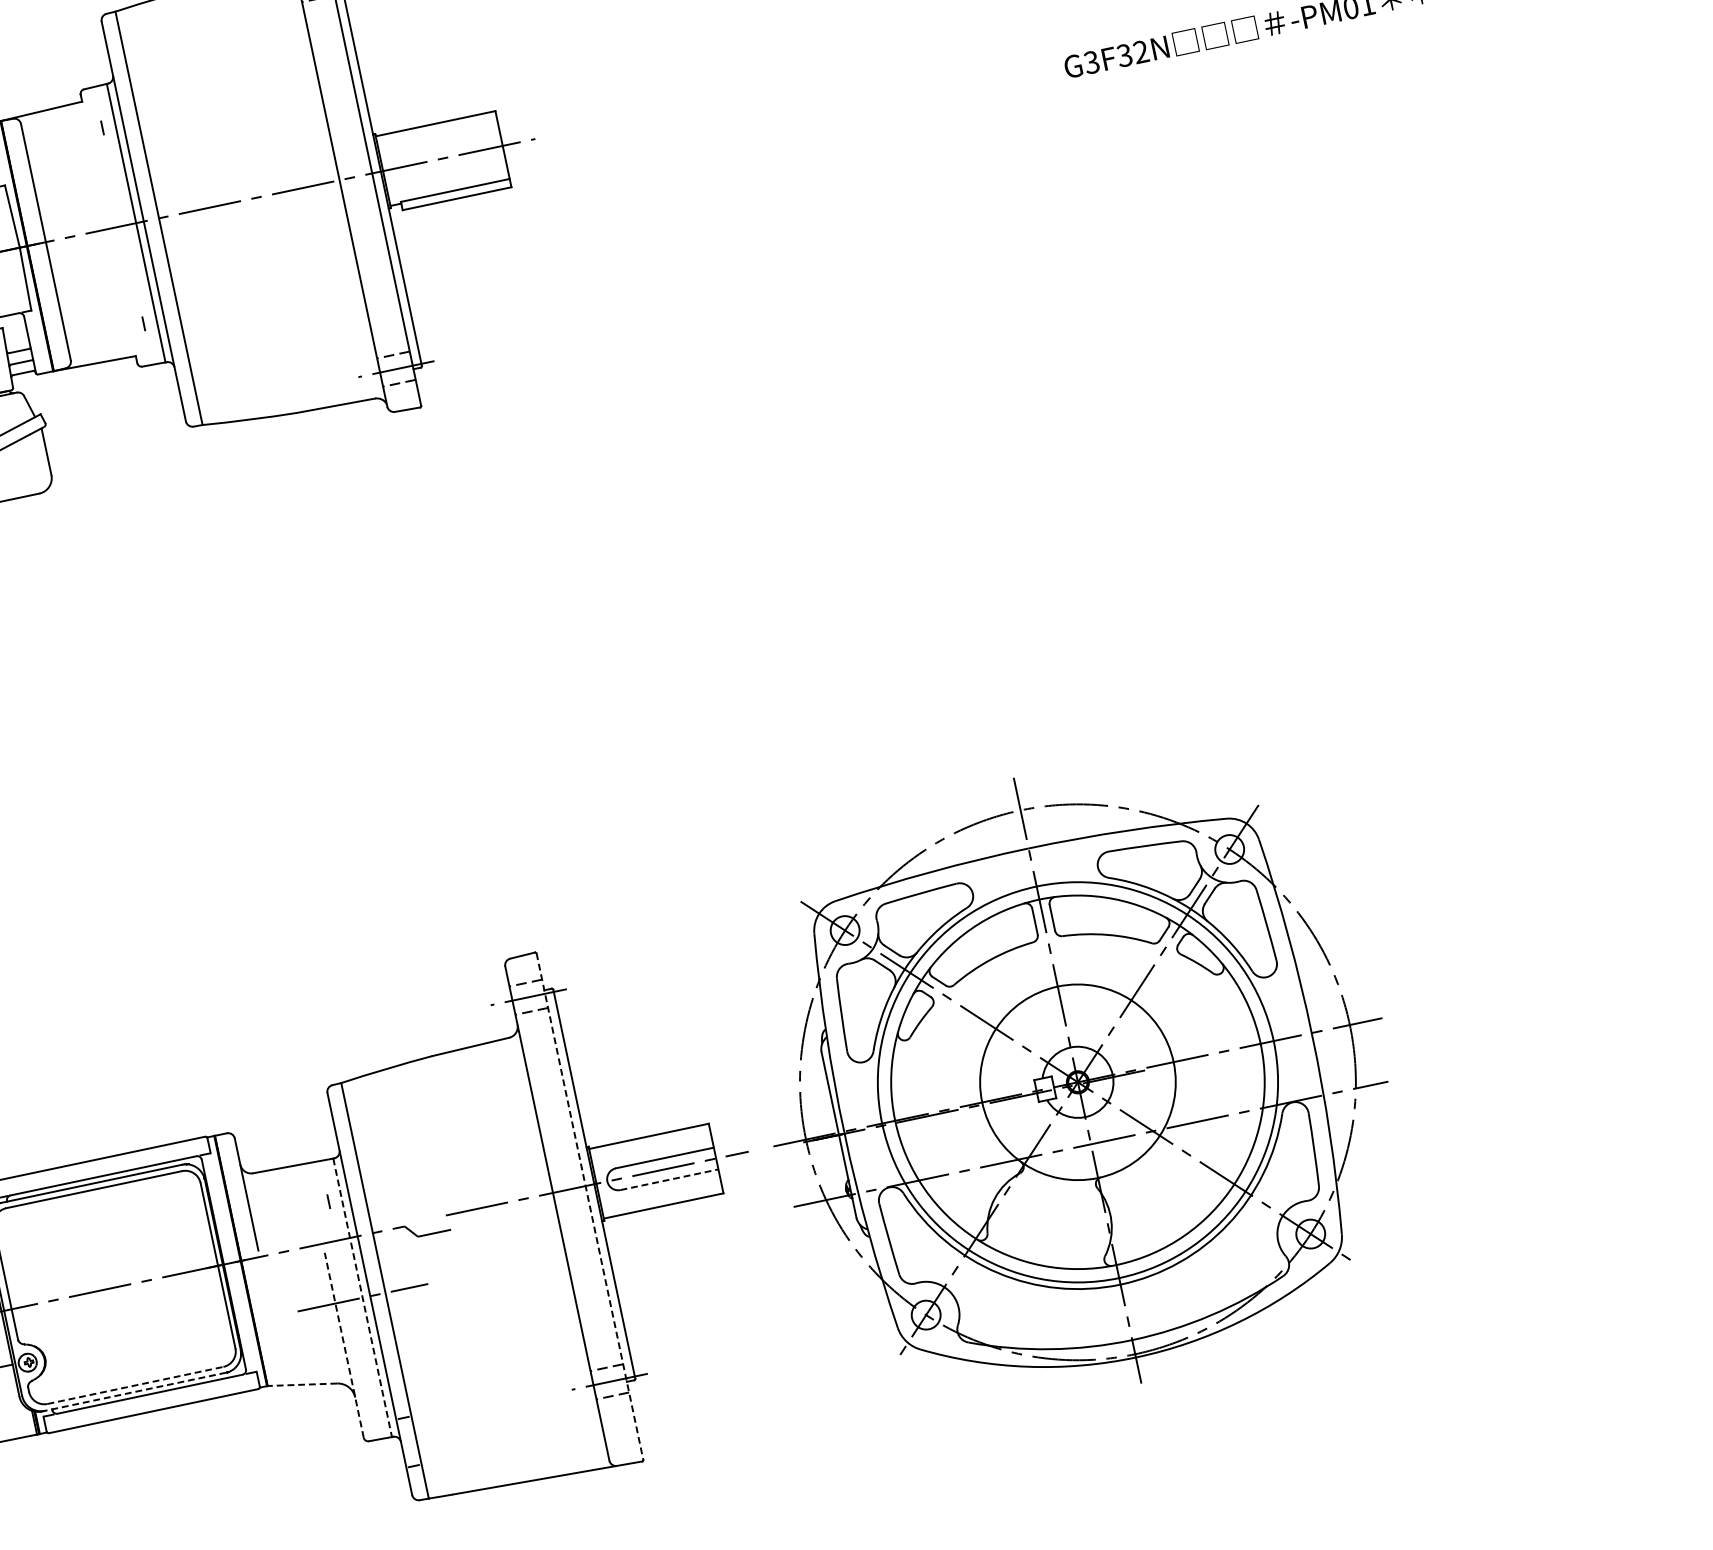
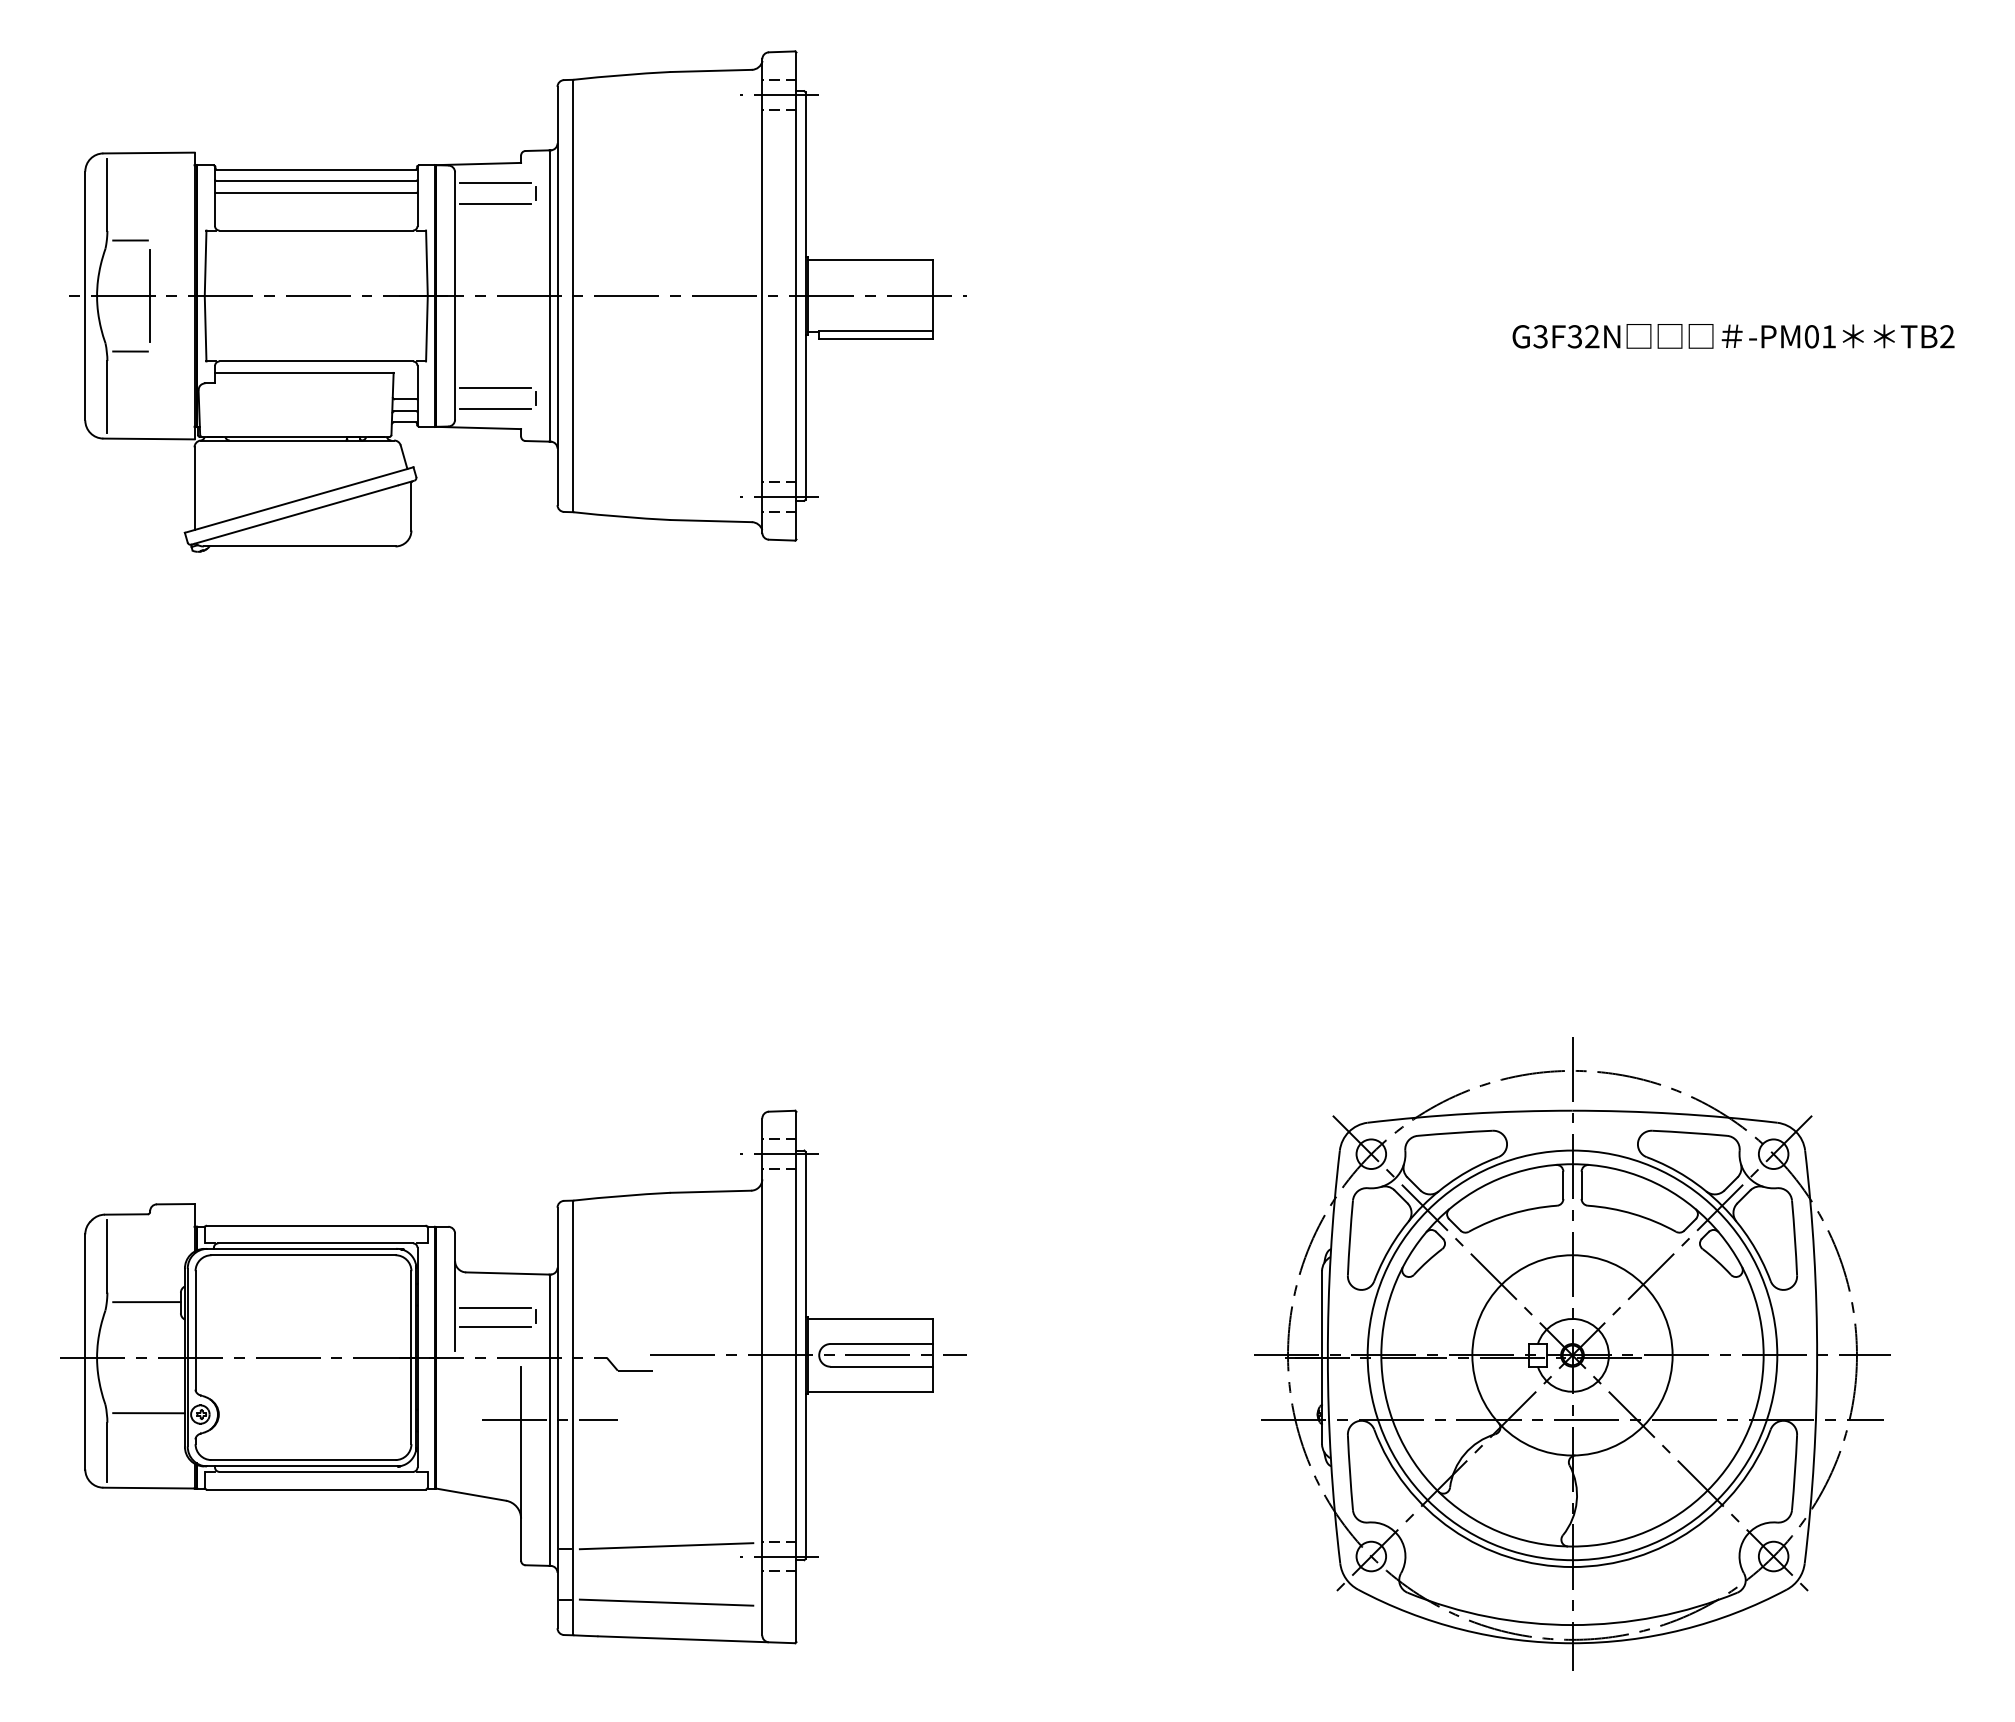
line: (61, 126) -> (495, 183), added
line: (65, 145) -> (495, 203), added
line: (103, 322) -> (495, 388), added
line: (107, 341) -> (495, 408), added
part: (1077, 1080) -> (1572, 1353), moved
line: (670, 1179) -> (882, 1366), dashed -> solid
line: (288, 1200) -> (495, 1307), added
line: (590, 1207) -> (796, 1377), dashed -> solid
line: (292, 1219) -> (495, 1326), added
line: (362, 1298) -> (549, 1420), dashed -> solid
line: (344, 1344) -> (521, 1463), dashed -> solid
line: (302, 1384) -> (470, 1494), dashed -> solid
line: (136, 1385) -> (304, 1460), dashed -> solid
line: (134, 1392) -> (301, 1466), dashed -> solid
line: (499, 1394) -> (666, 1546), added
line: (511, 1448) -> (666, 1602), added

